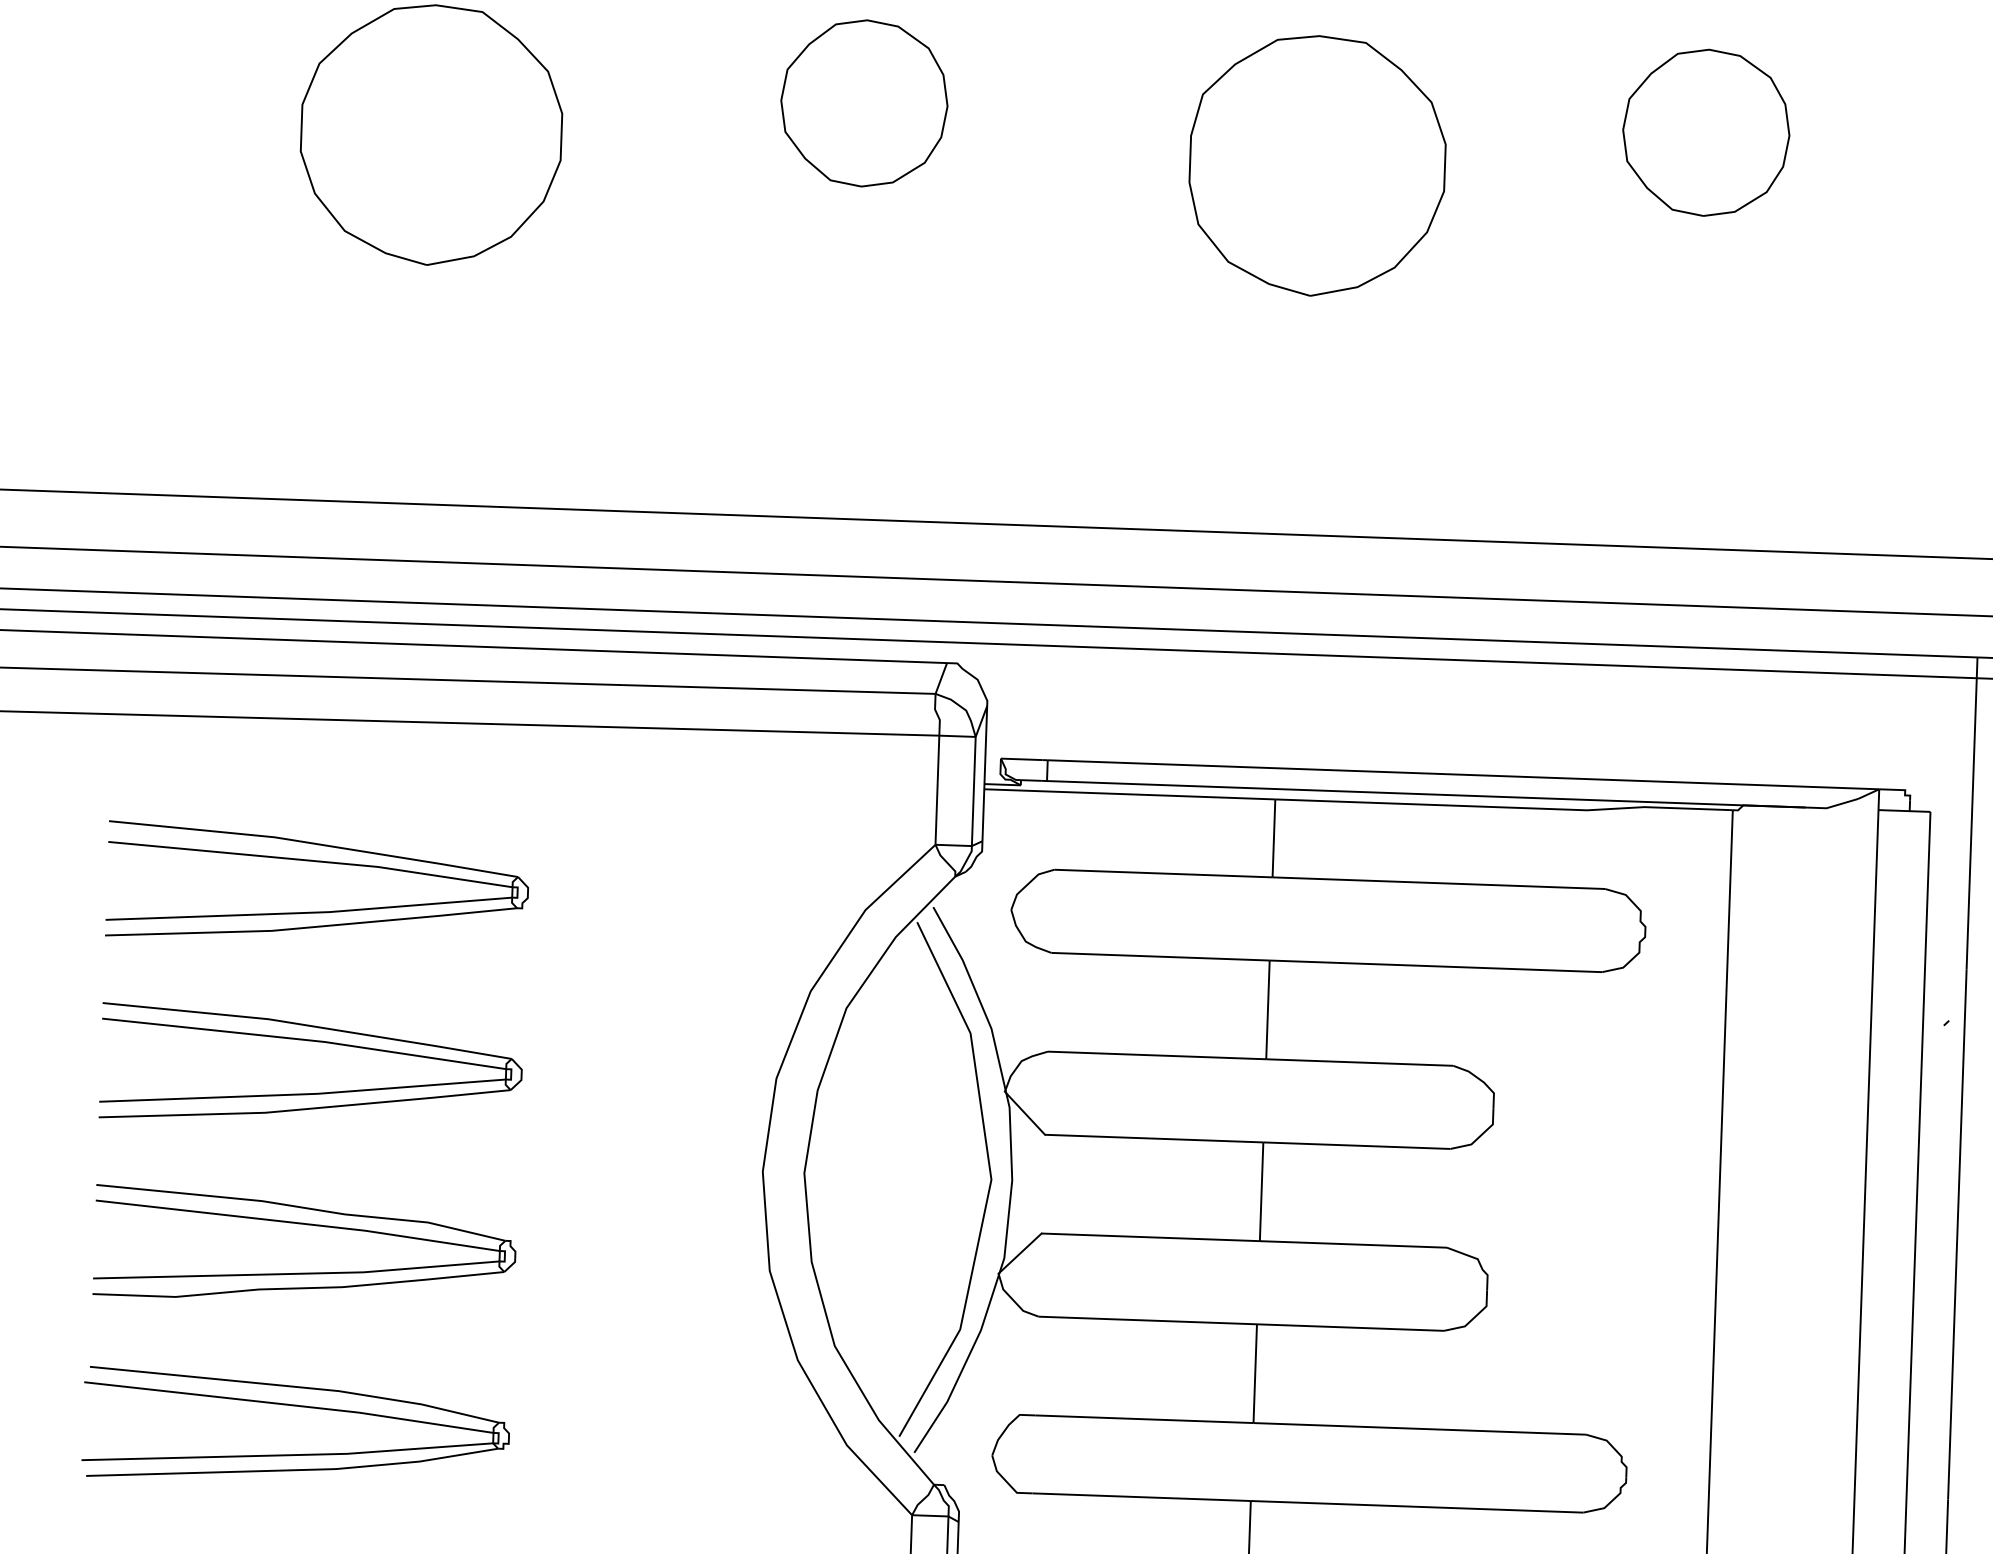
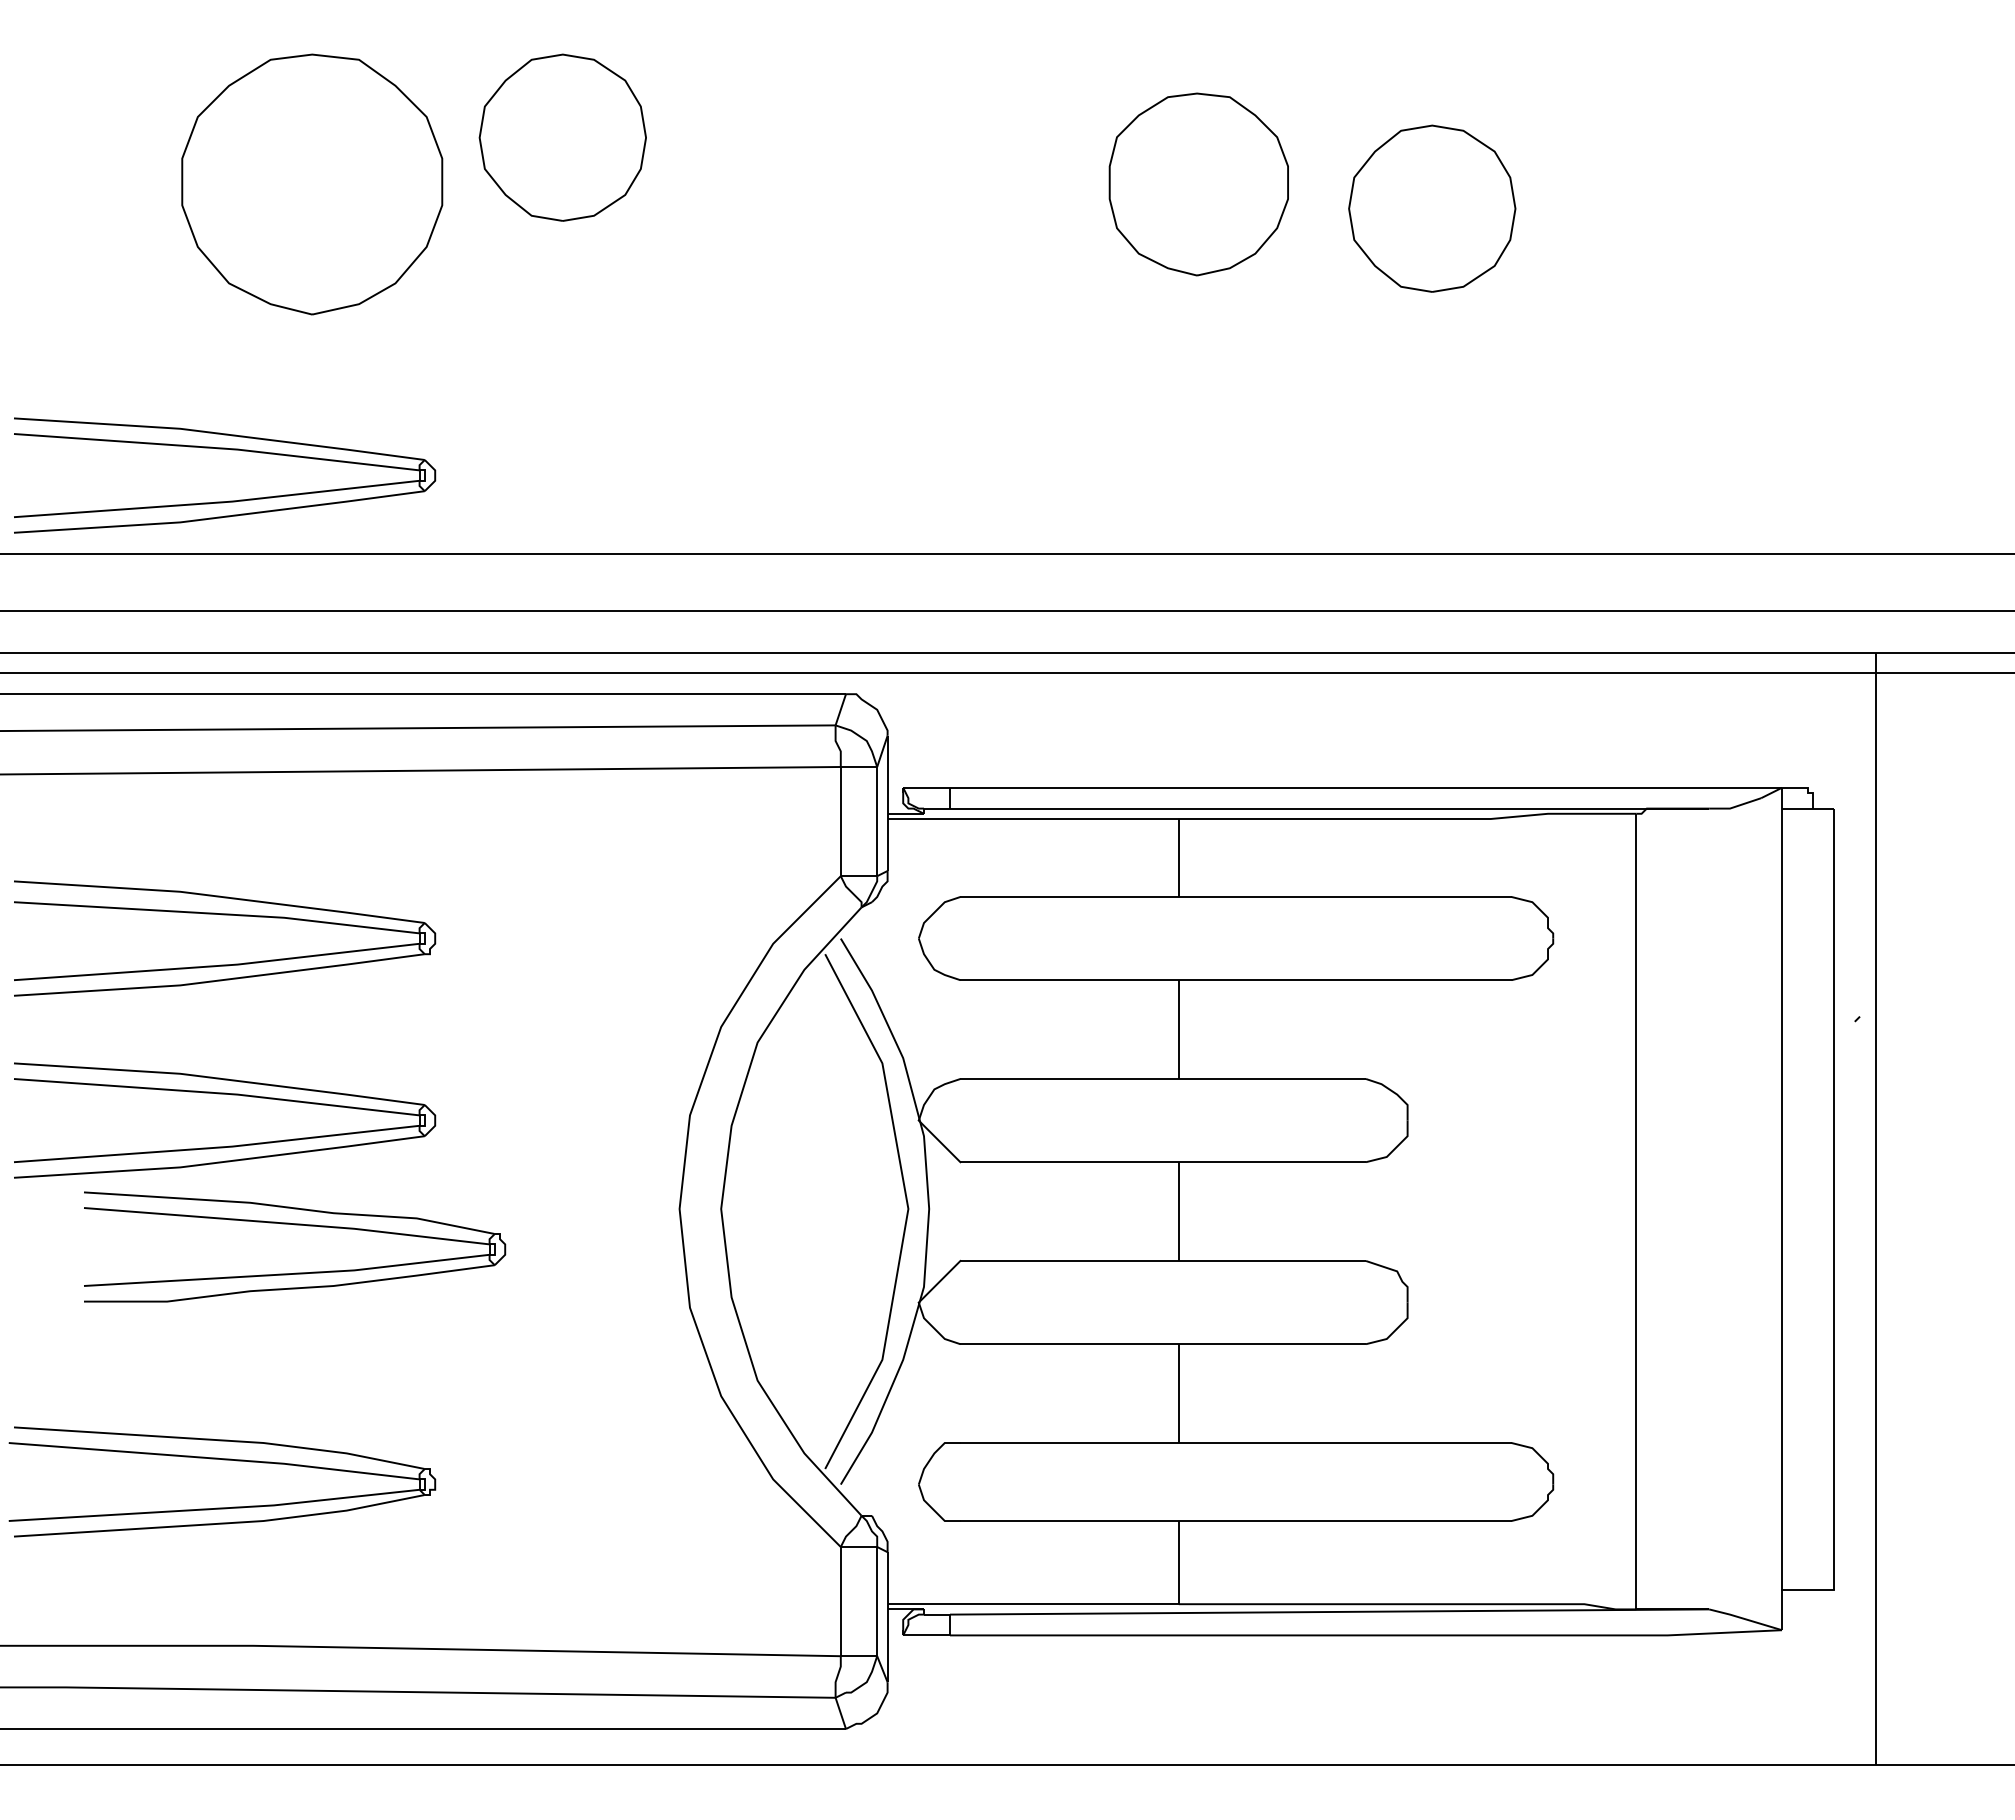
part: (864, 103) -> (562, 137), moved
part: (1706, 132) -> (1432, 208), moved
part: (1317, 166) -> (1198, 184), size x0.7
part: (337, 447) -> (229, 500), added
part: (306, 1225) -> (295, 1225), moved

